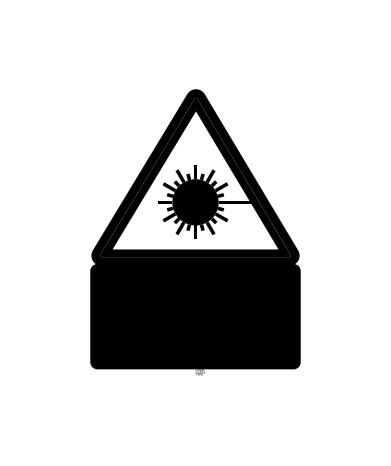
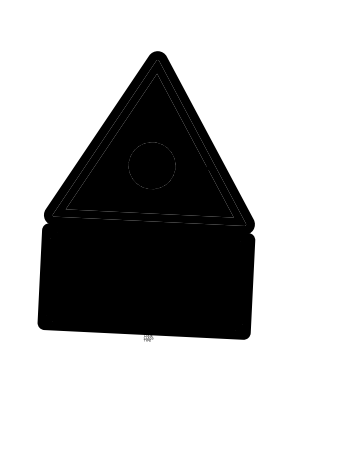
fill: (195, 180) -> (153, 143), added

